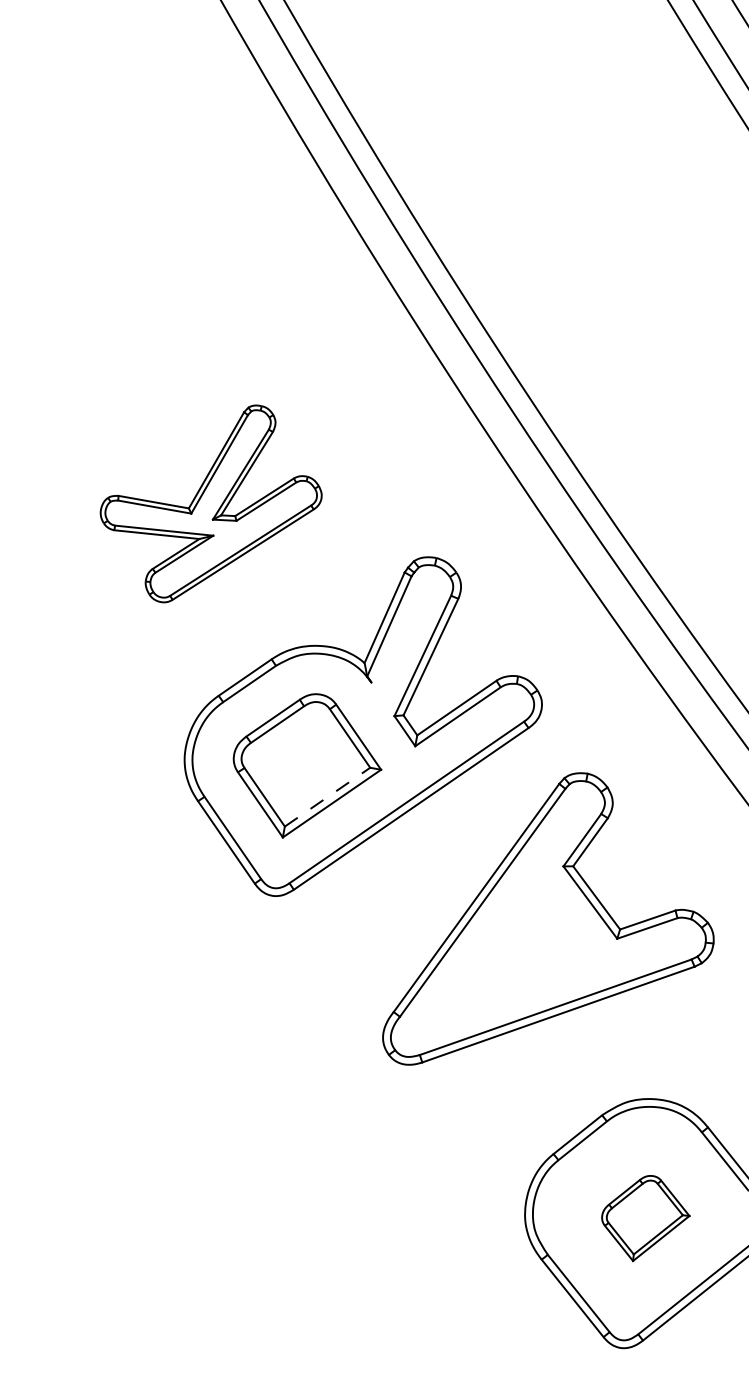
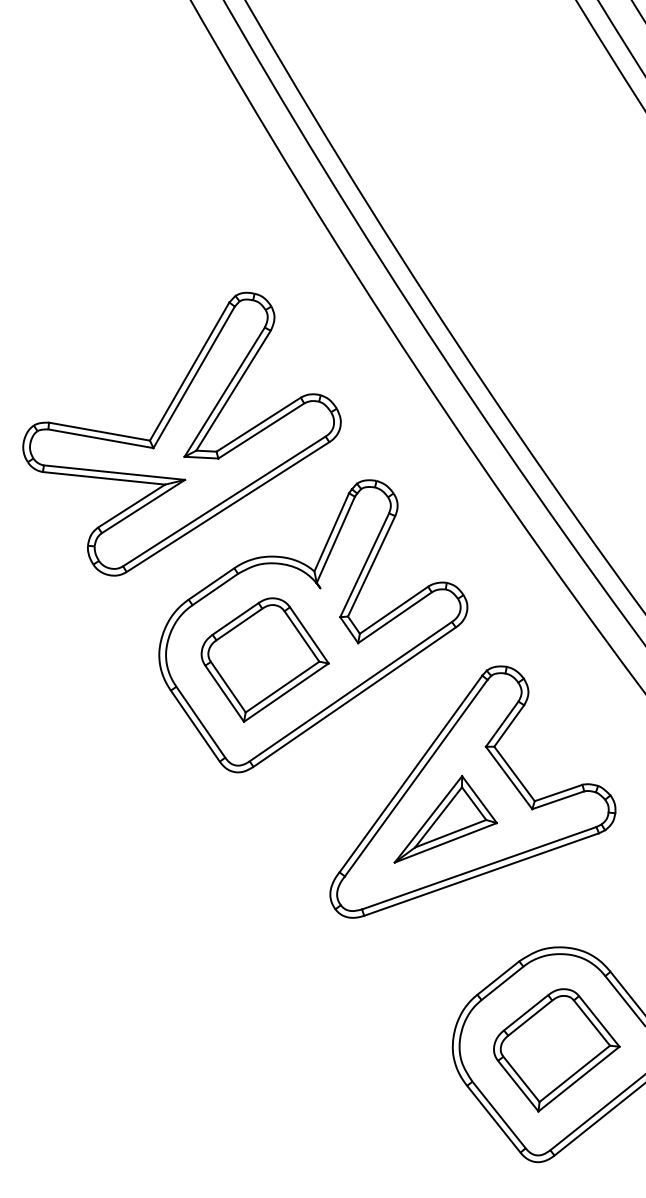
part: (211, 503) -> (182, 433), size x1.67
line: (327, 797) -> (282, 687), dashed -> solid
part: (516, 950) -> (445, 819), added
part: (645, 1218) -> (556, 1050), size x1.67

